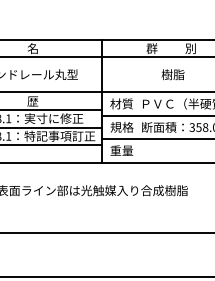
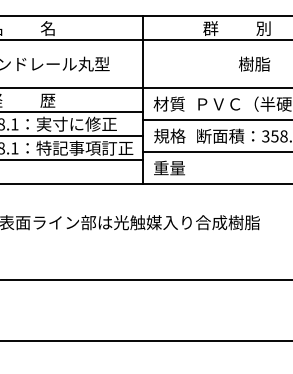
text: (172, 74) -> (253, 63), moved

